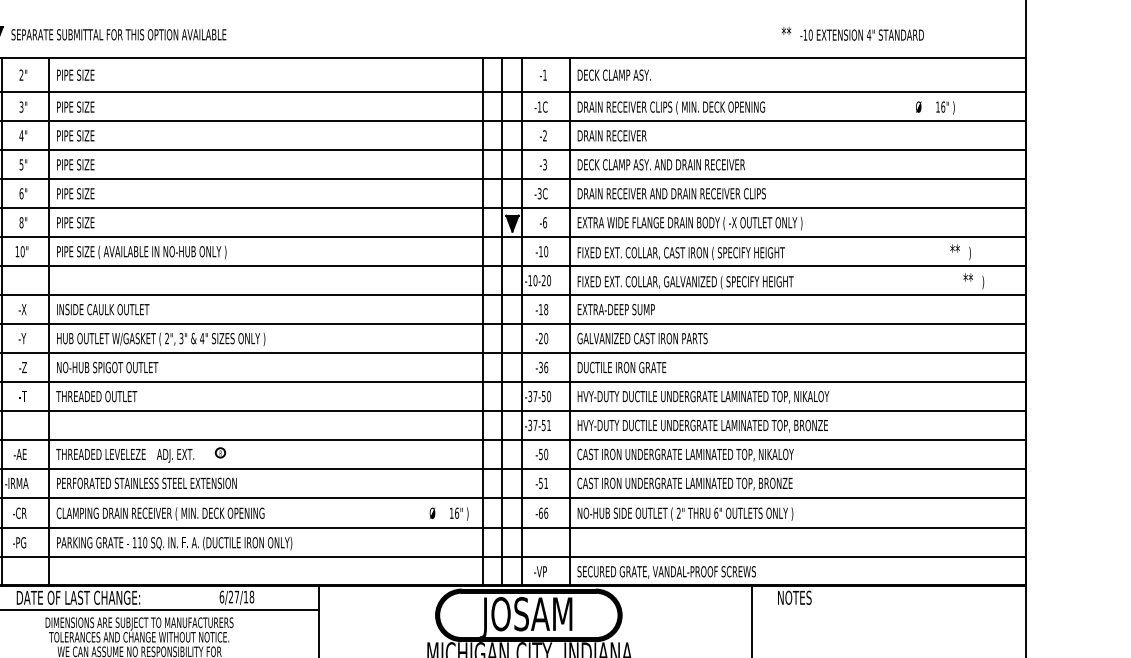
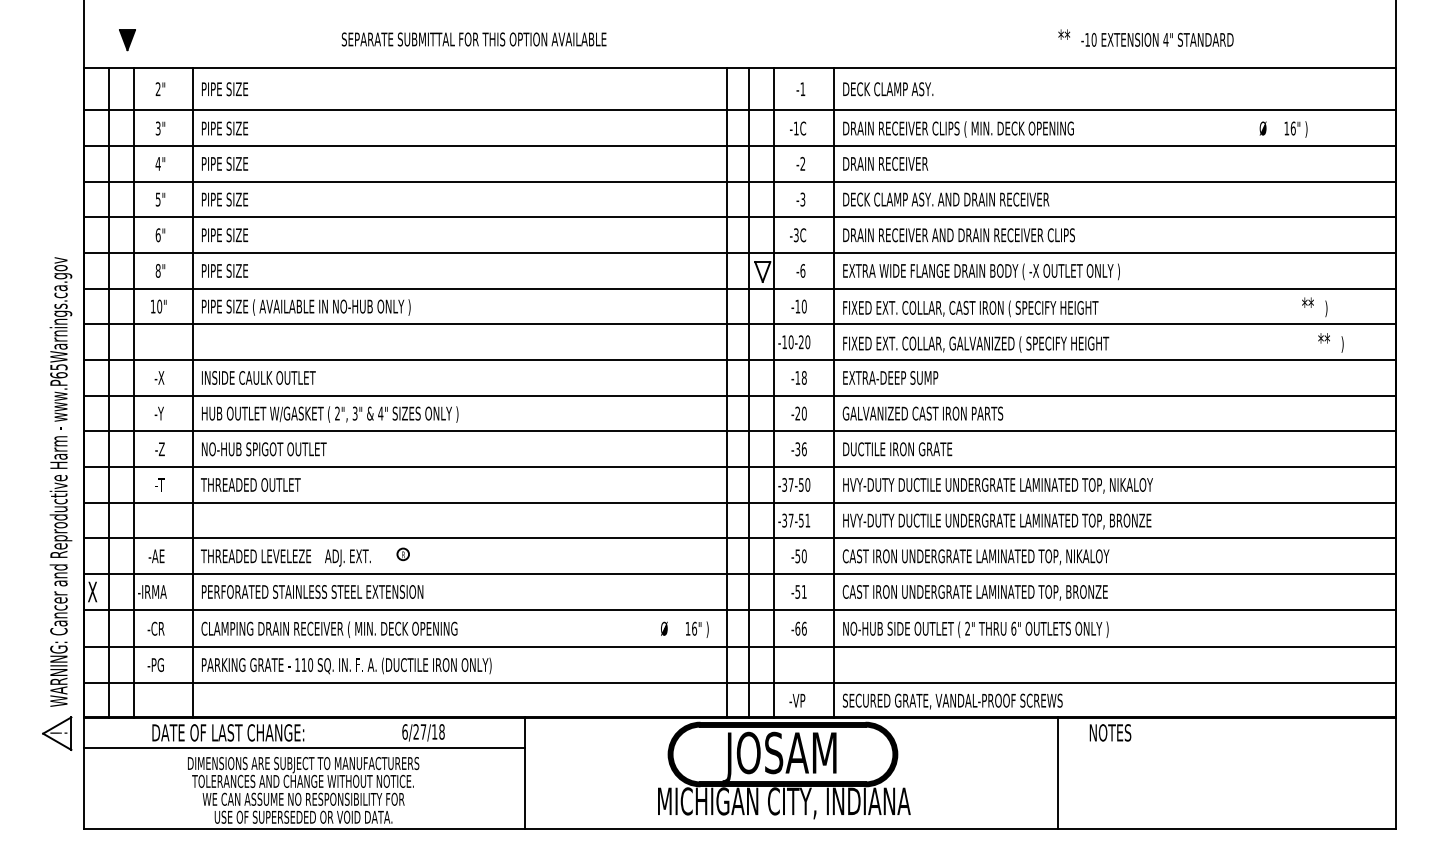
text: (852, 33) -> (1145, 37), moved
text: (118, 34) -> (473, 39), moved
fill: (512, 223) -> (762, 271), removed

